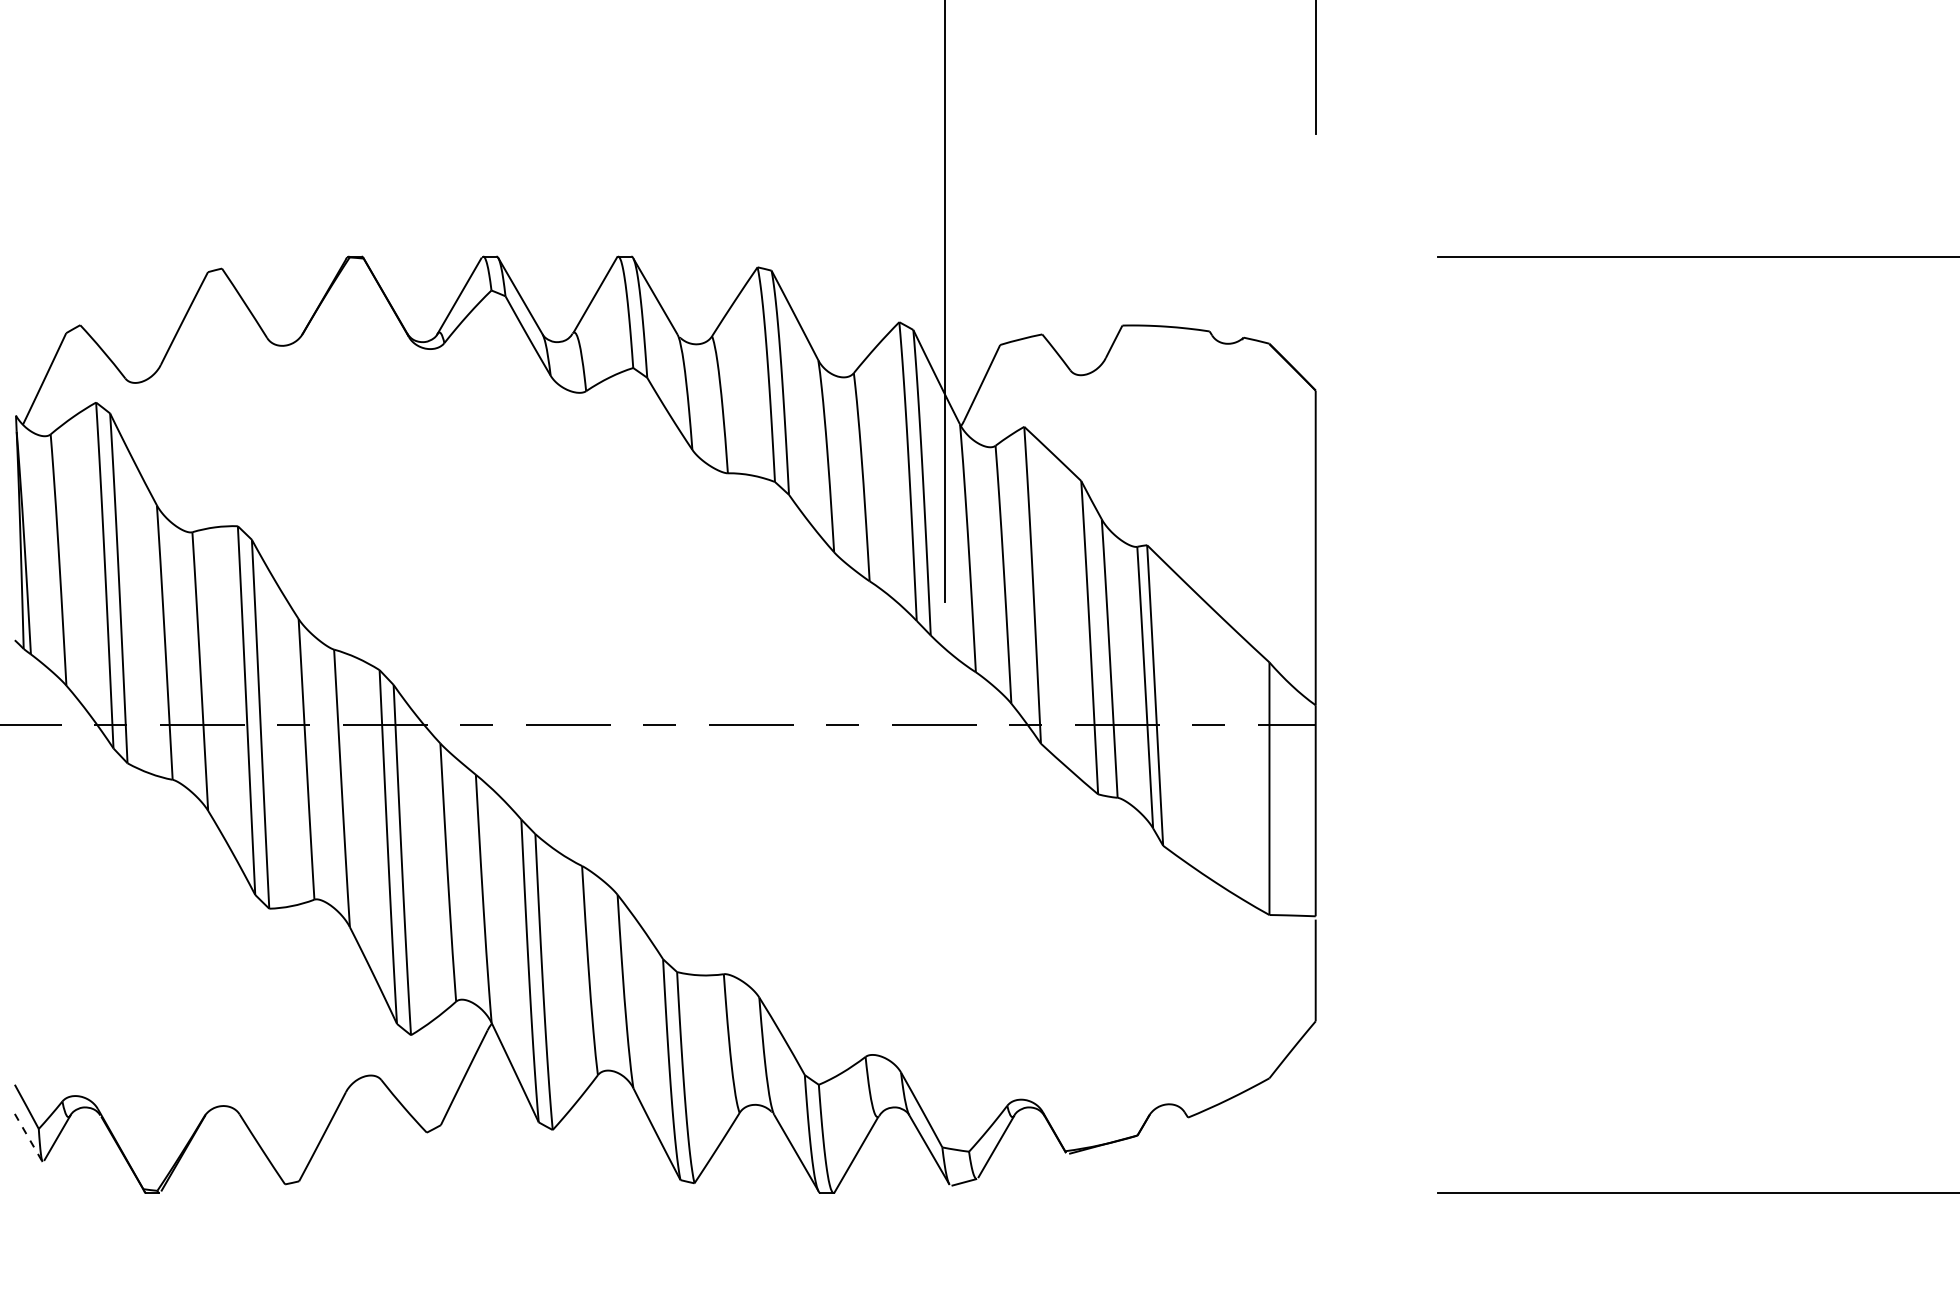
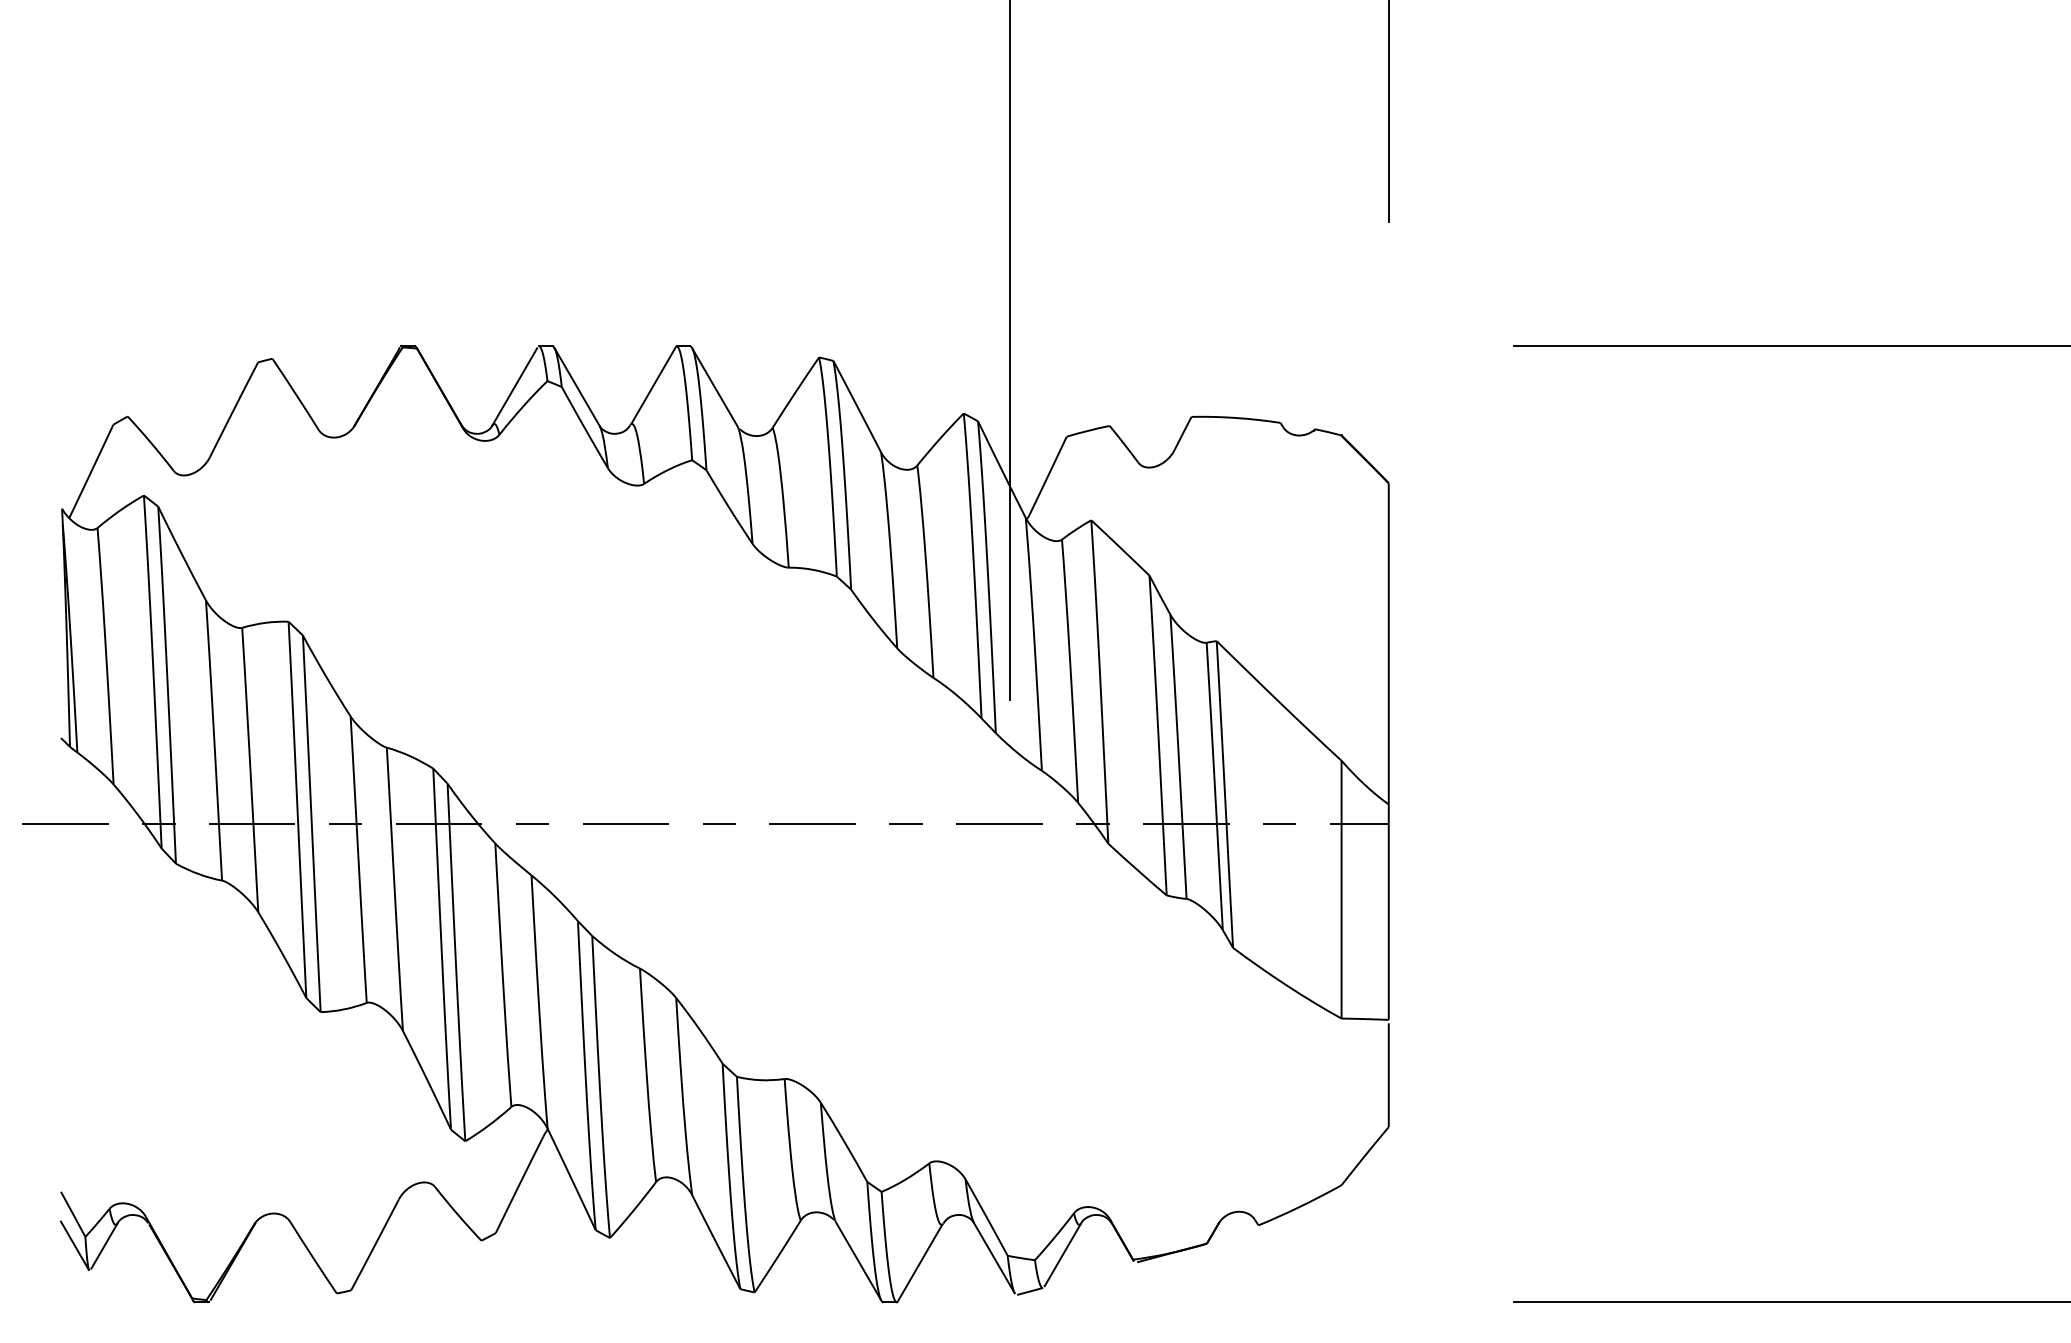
line: (28, 1137) -> (74, 1245), dashed -> solid

